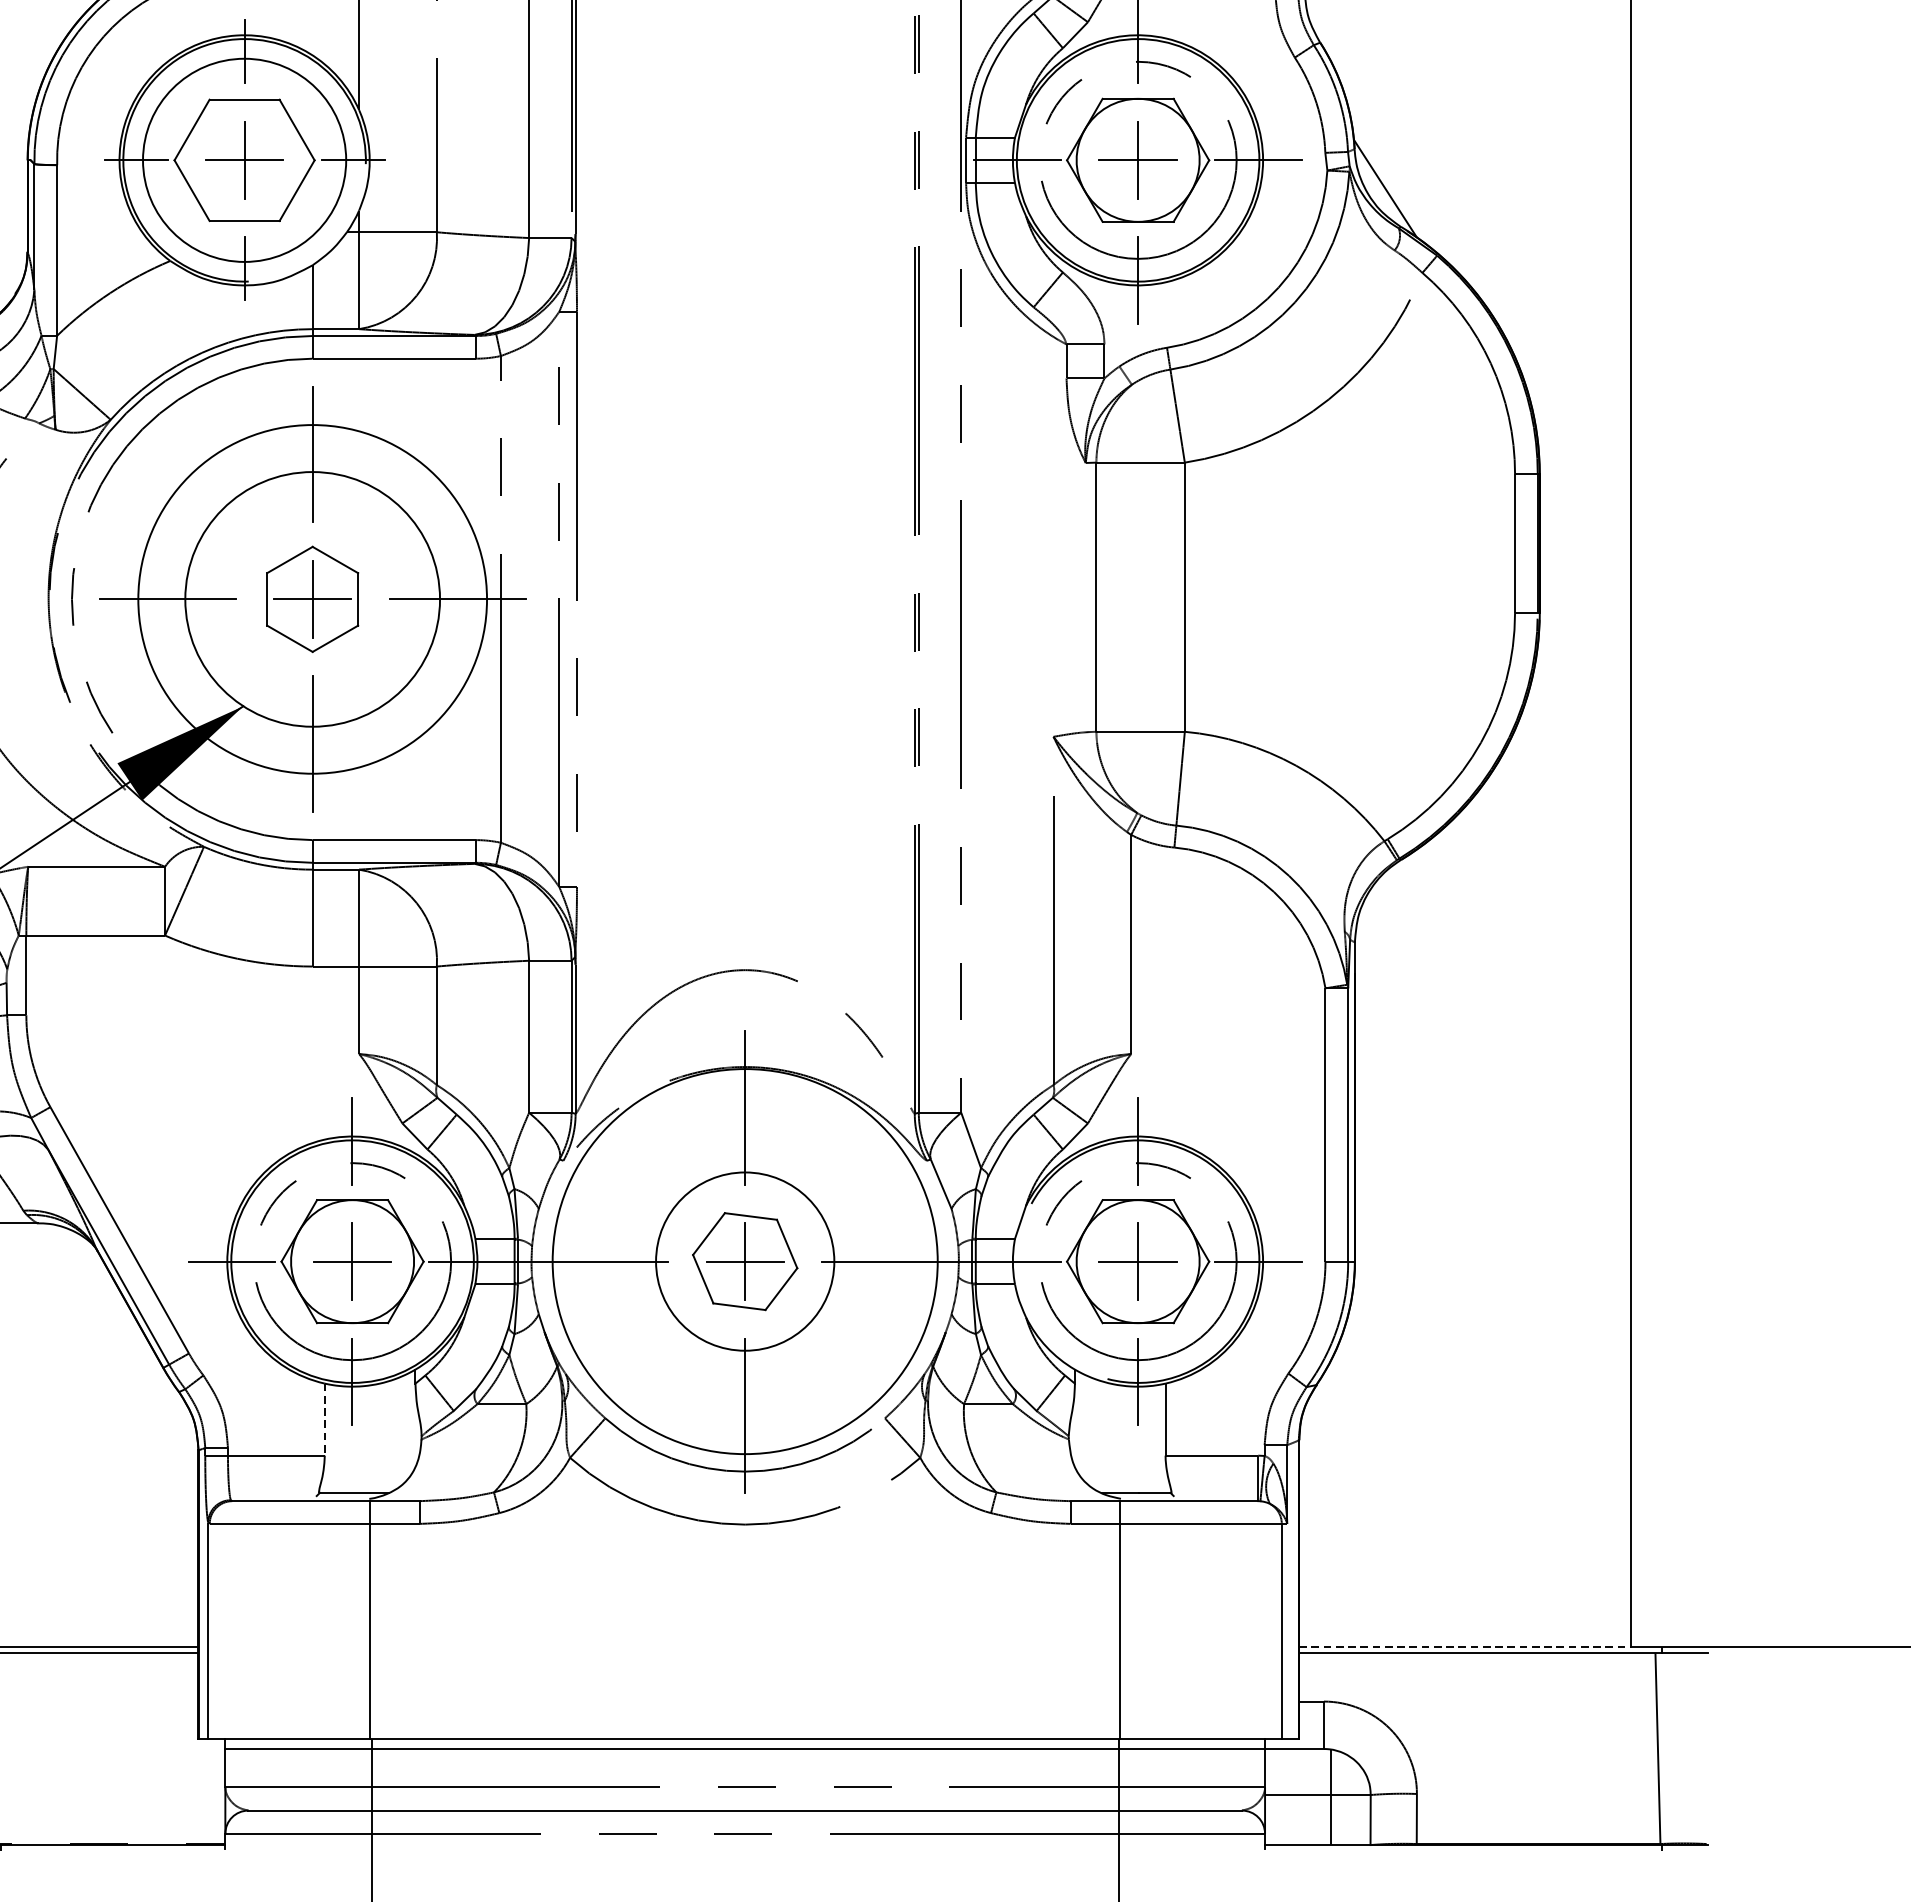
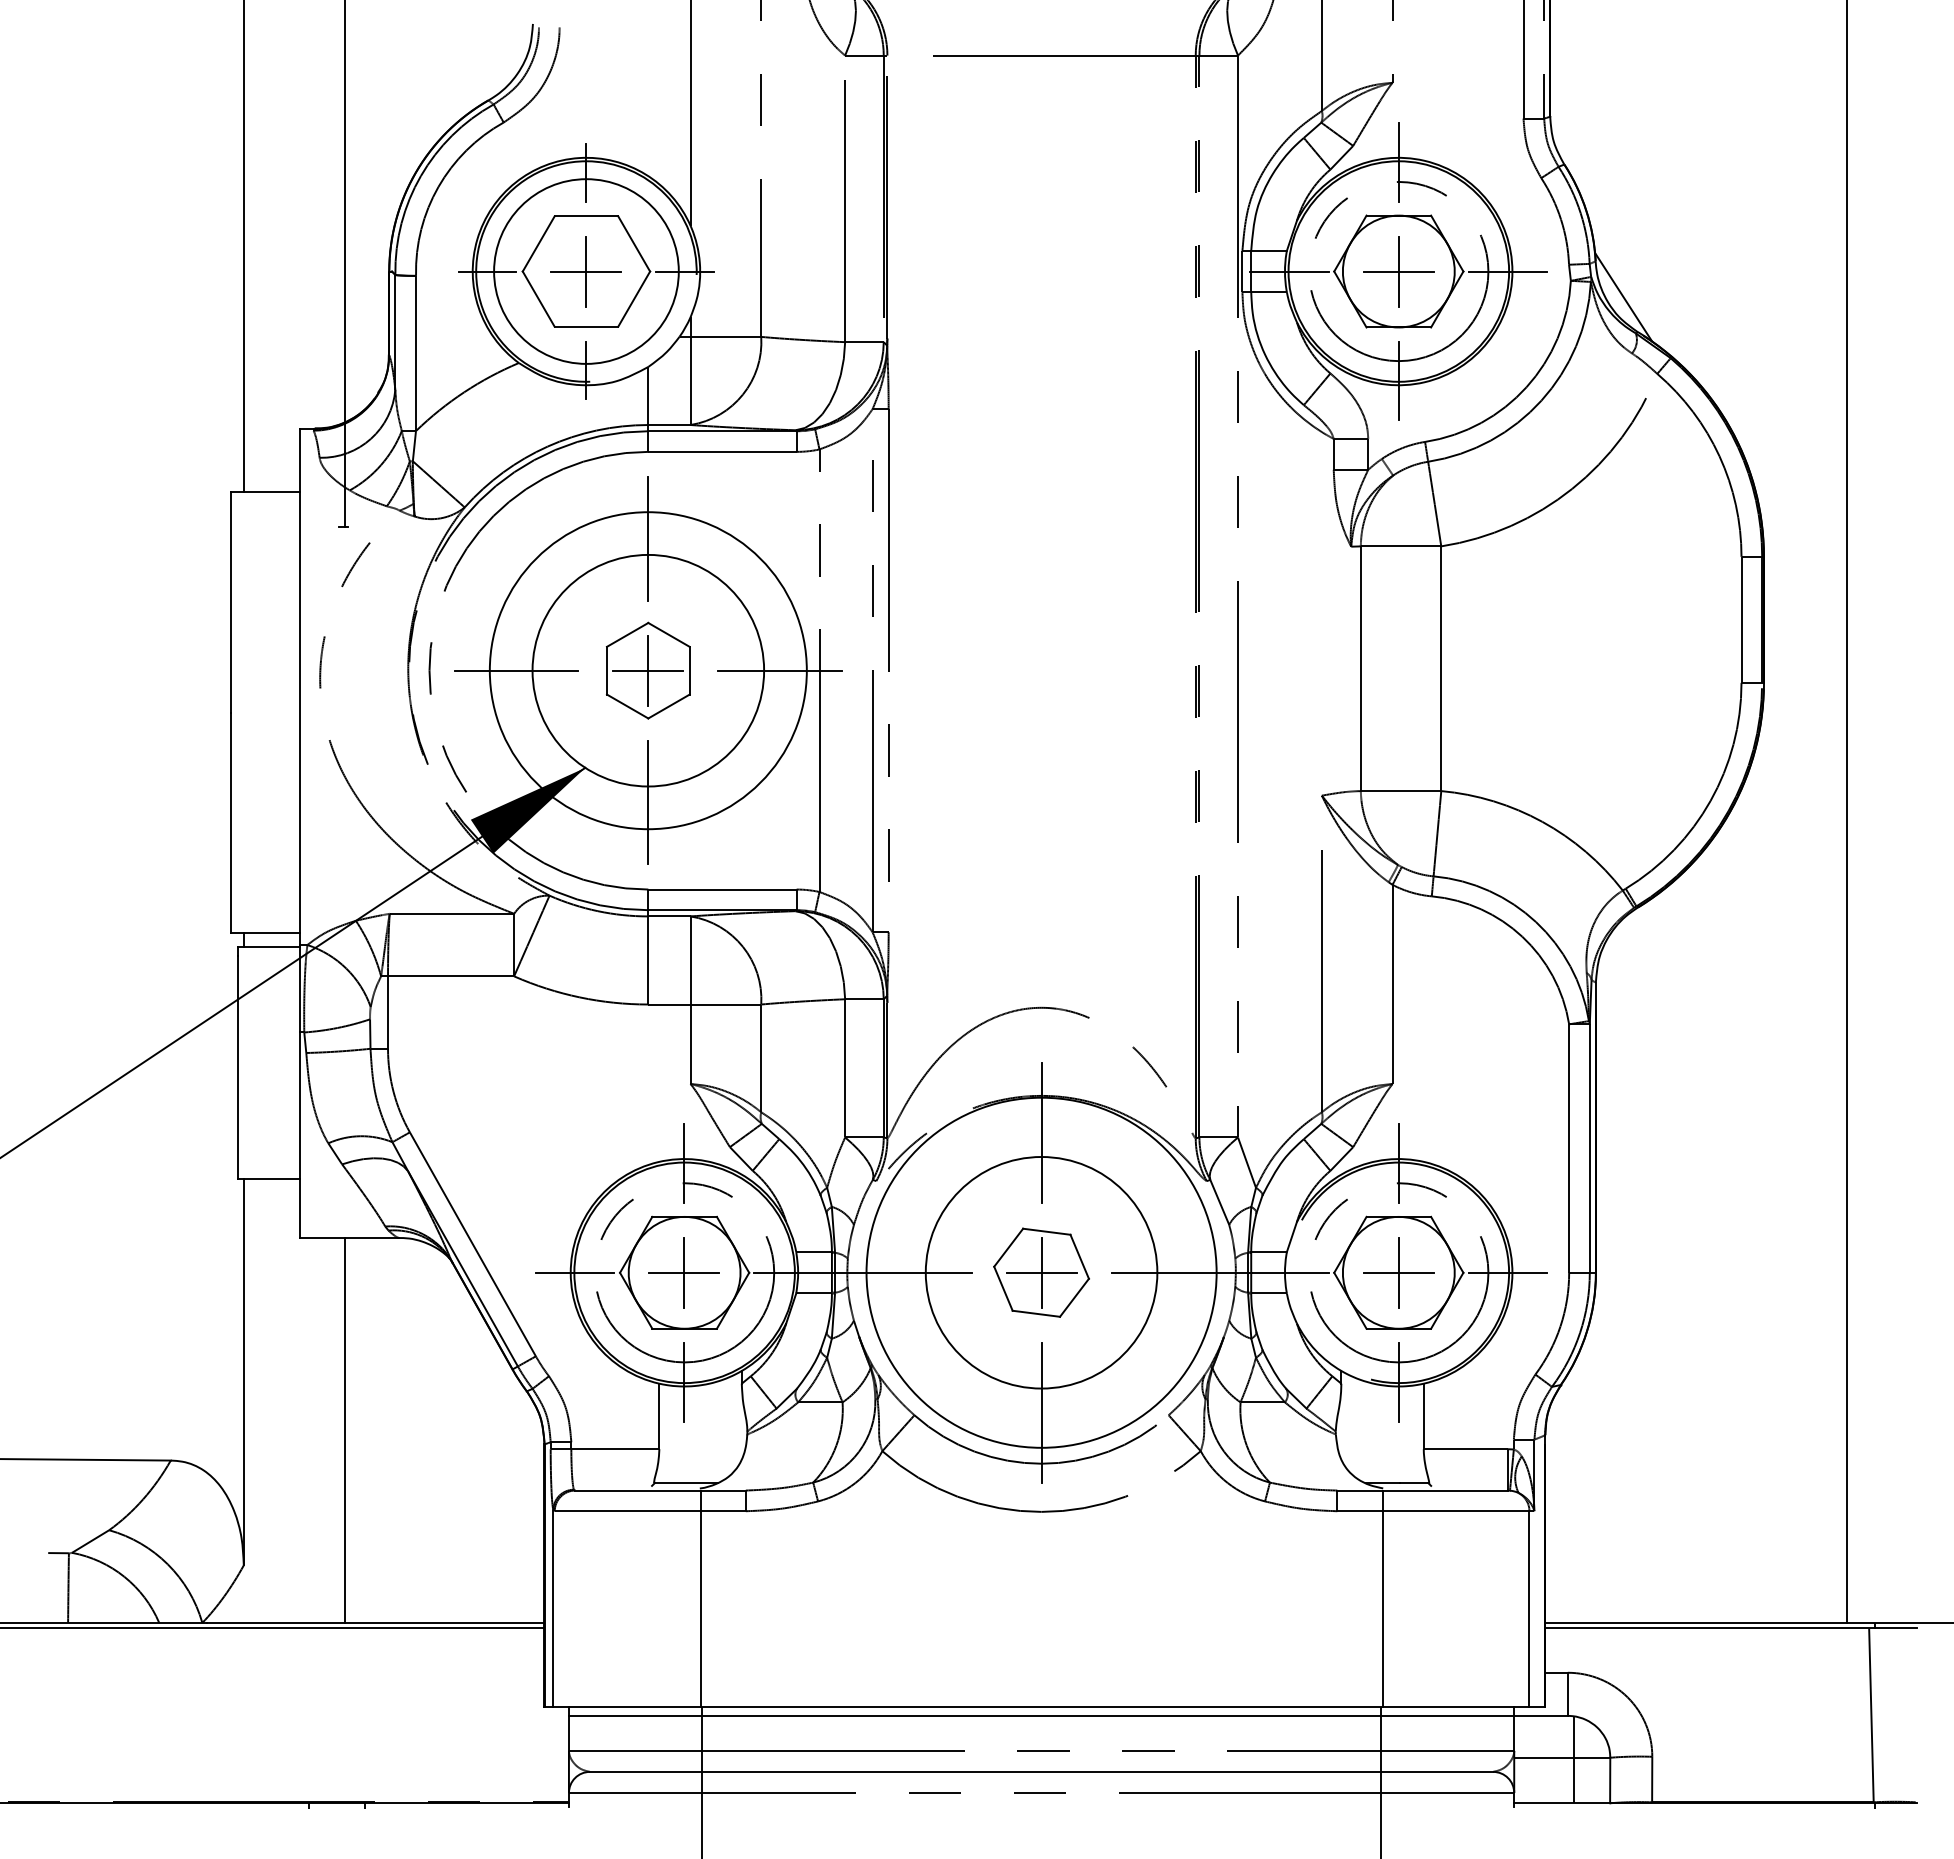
circle: (745, 1261) -> (1041, 1272), size x1.43
line: (324, 1419) -> (659, 1416), dashed -> solid
line: (1465, 1646) -> (1696, 1622), dashed -> solid

